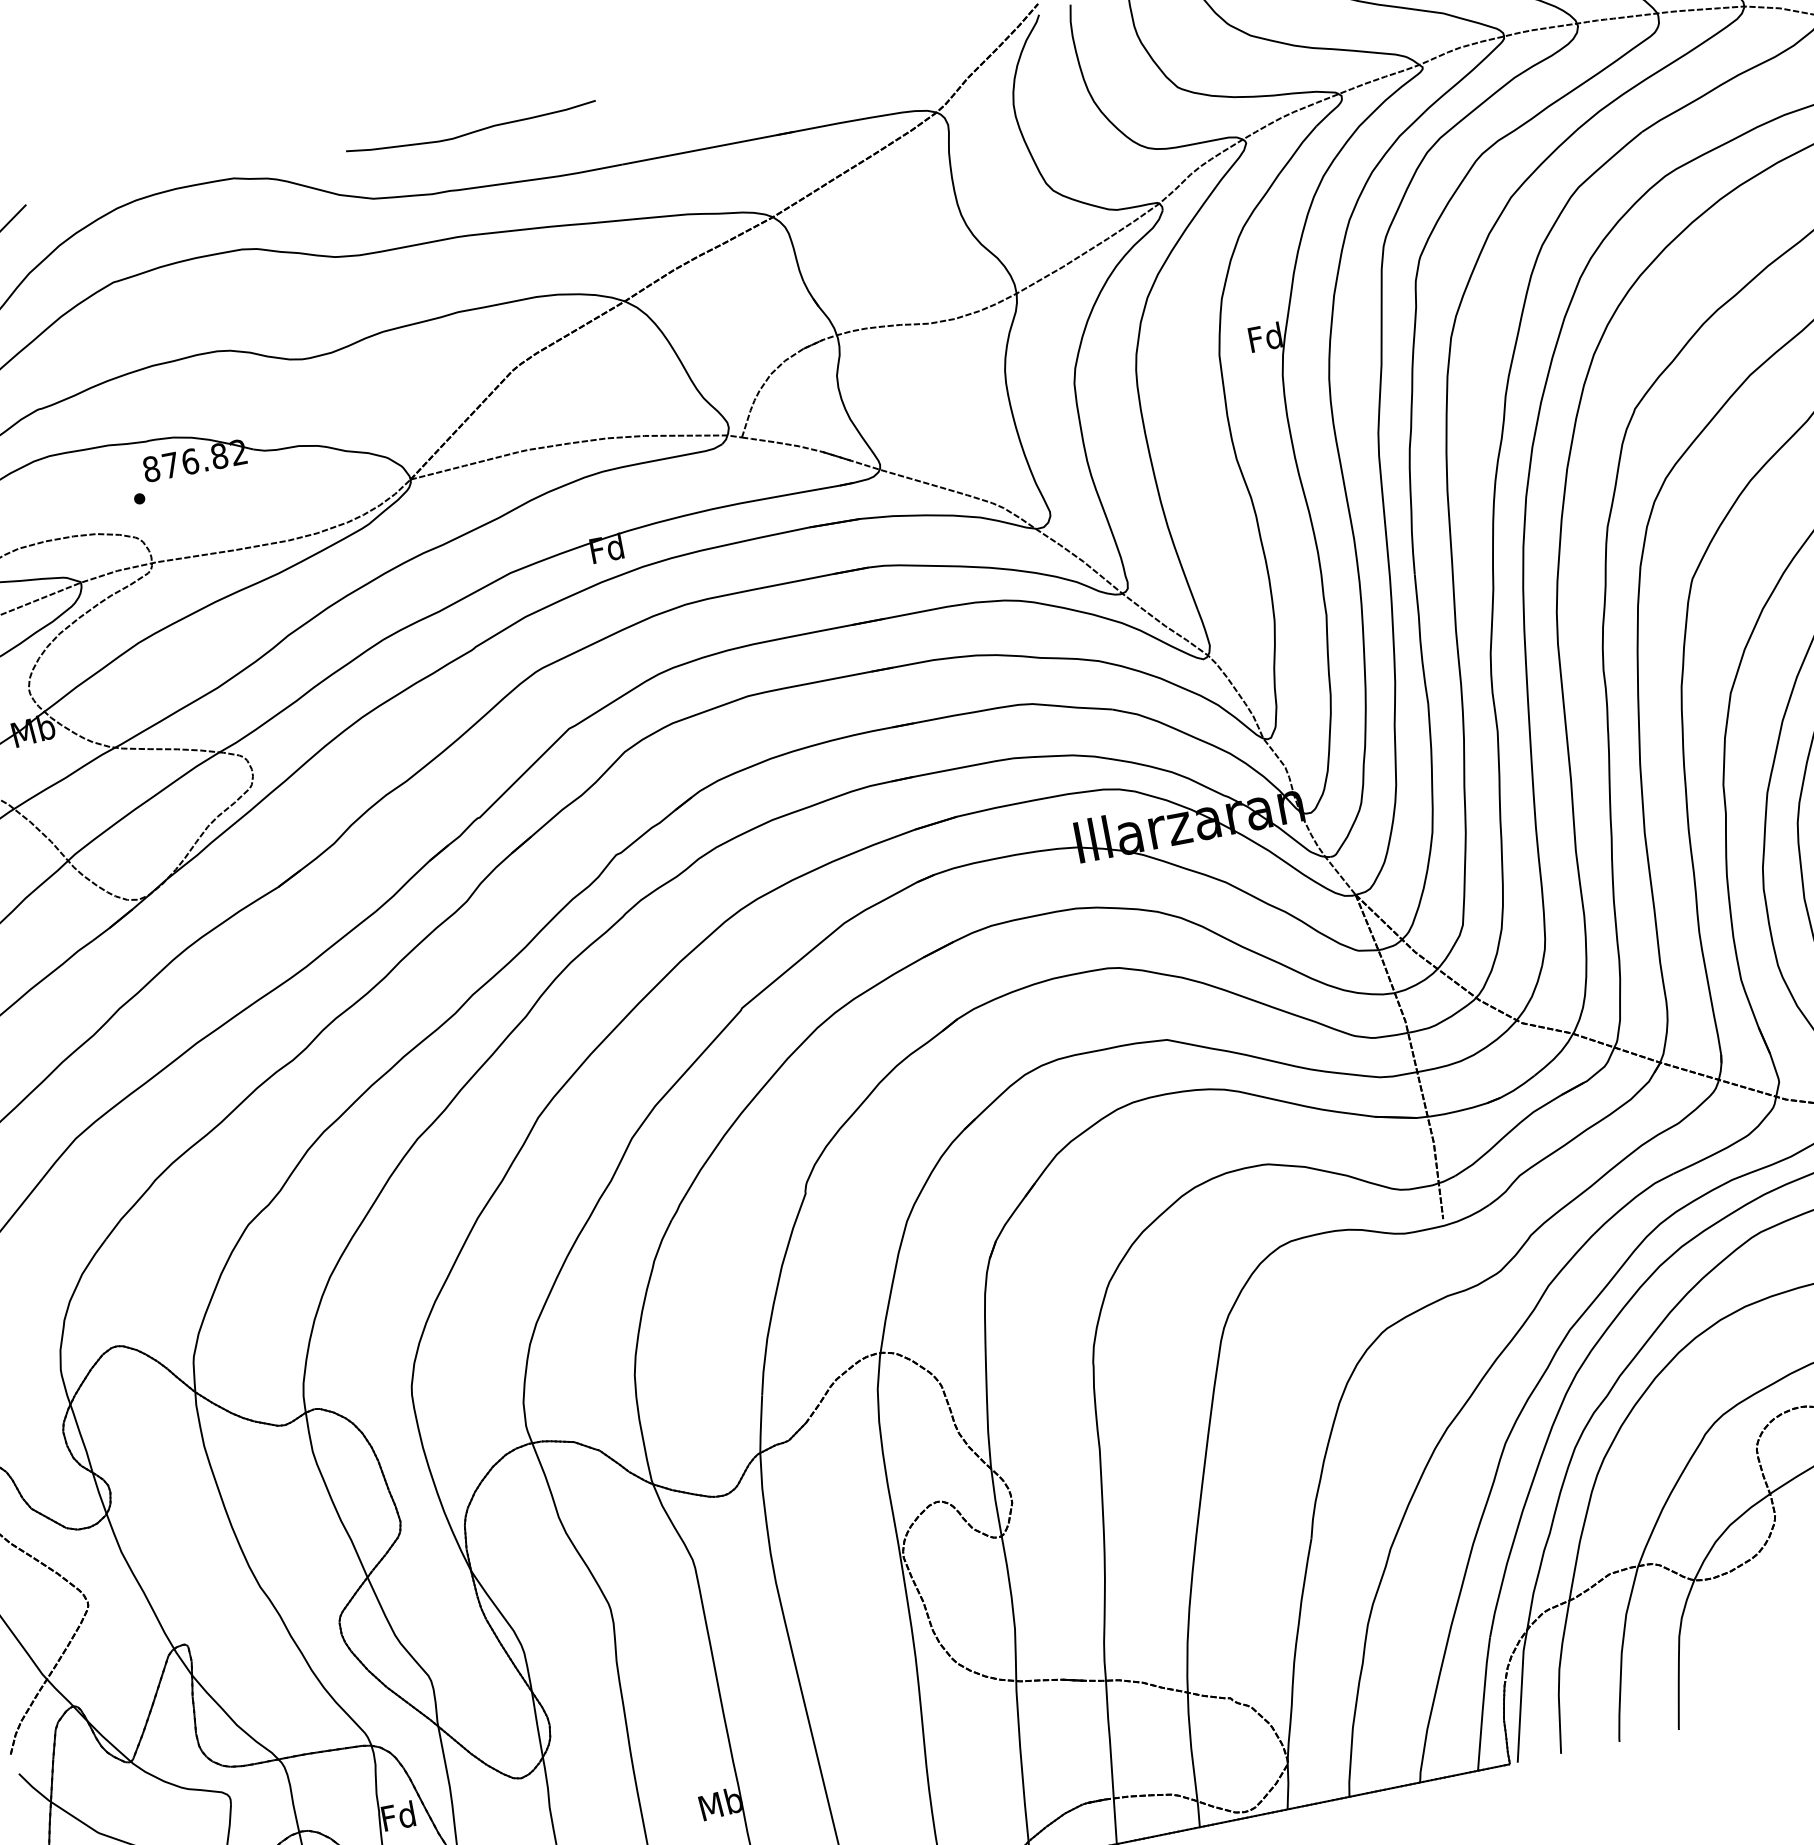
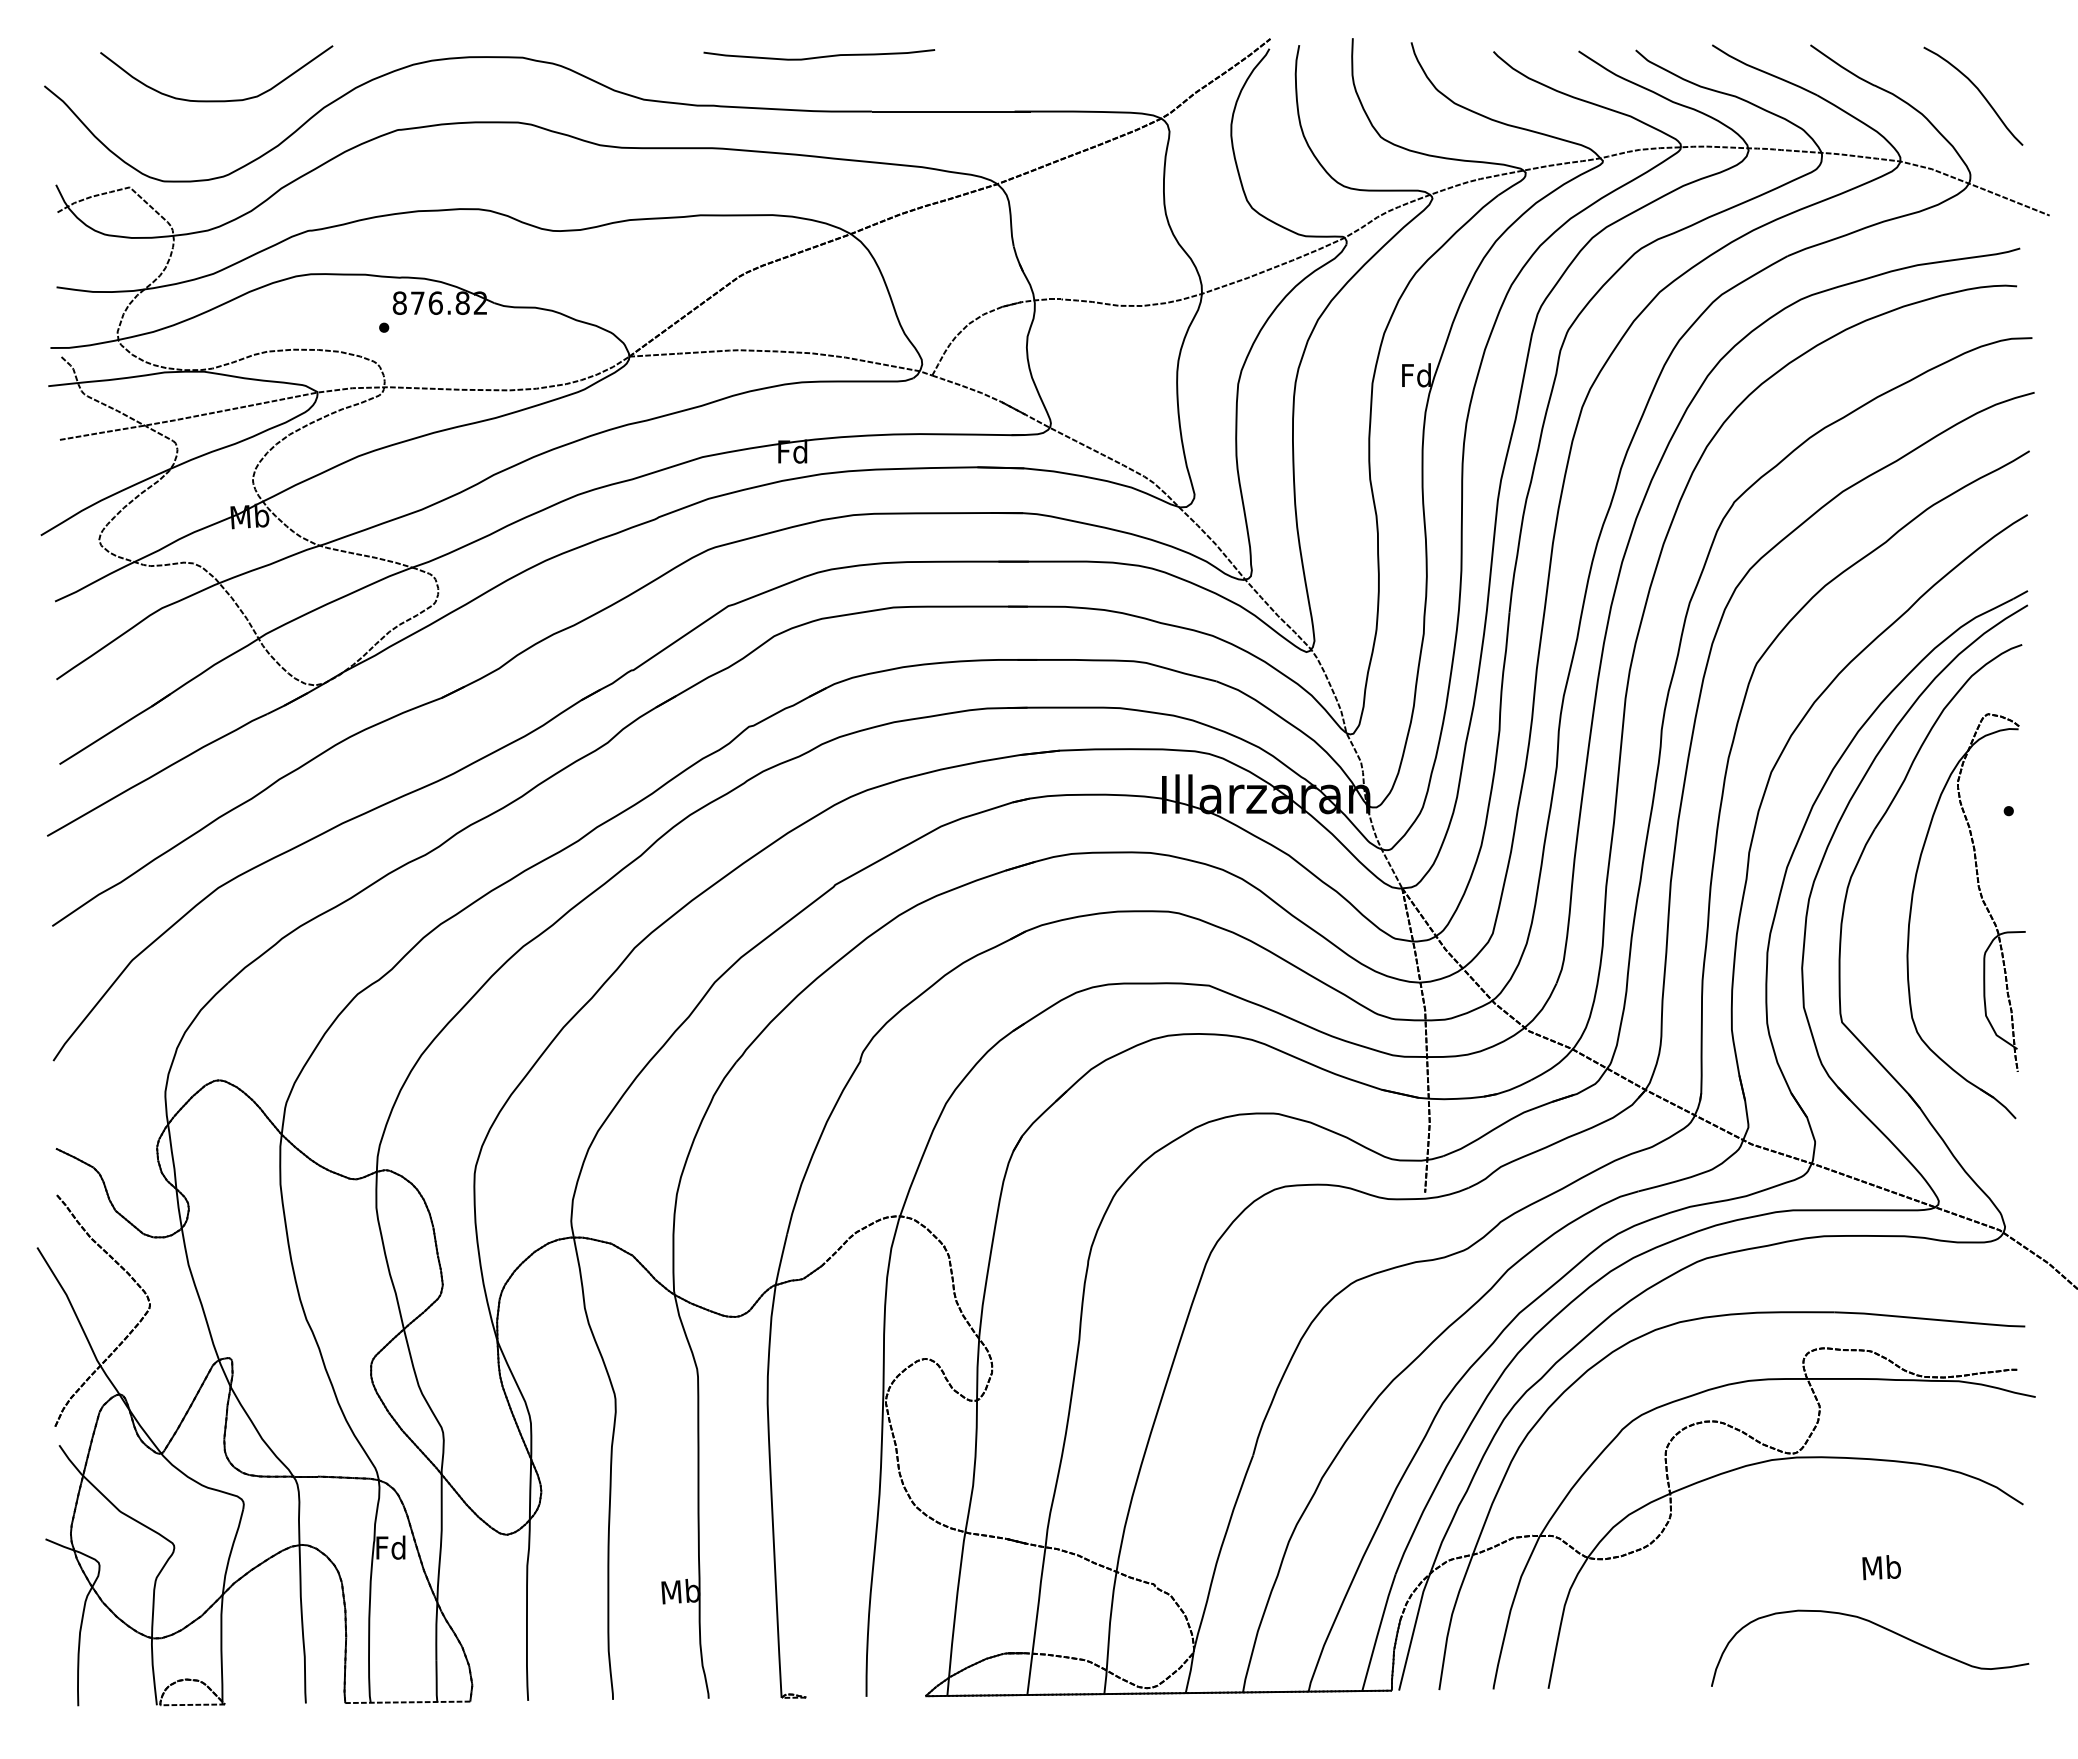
curve: (472, 131) -> (819, 56), moved

